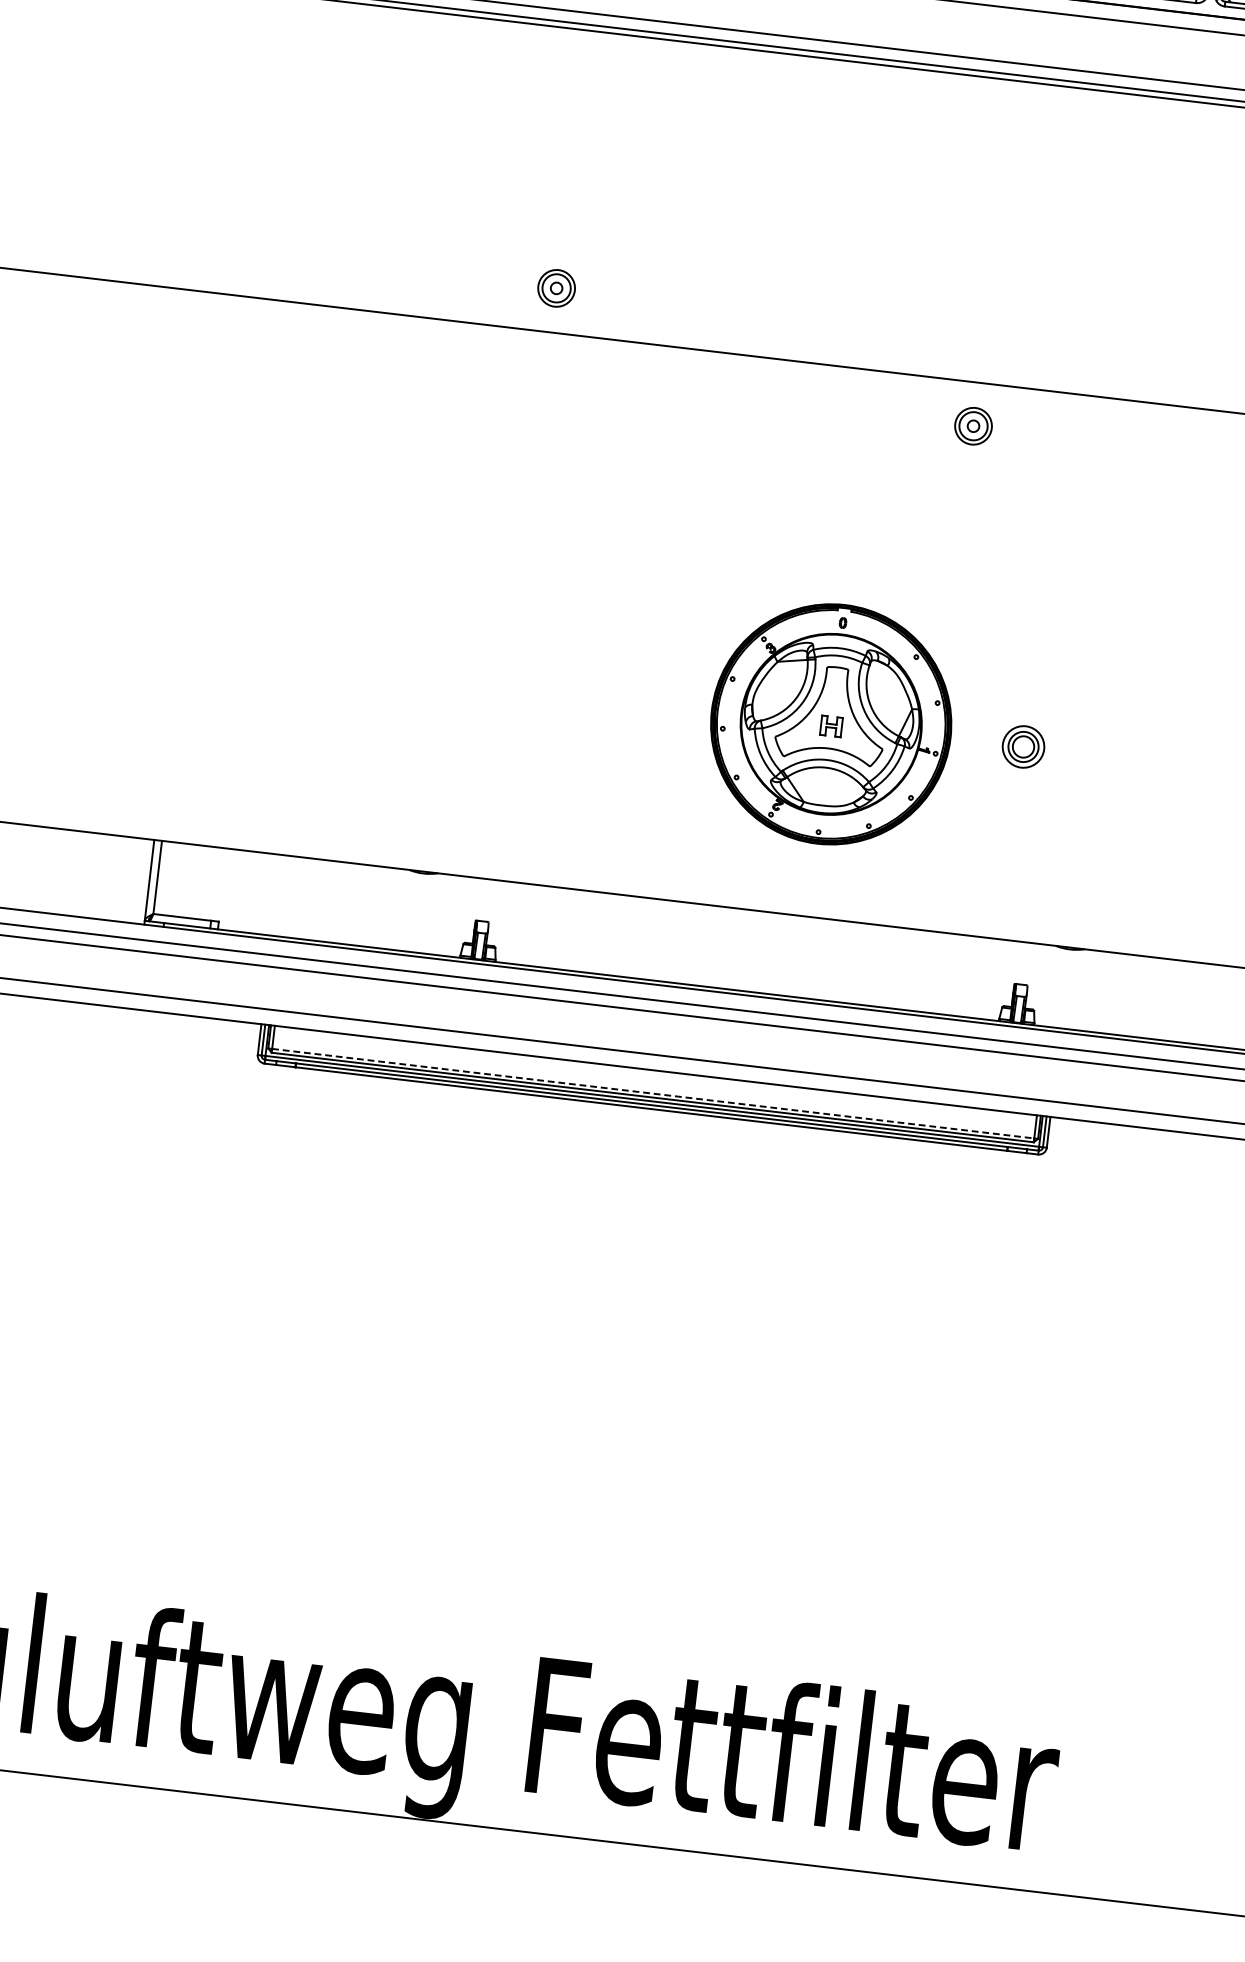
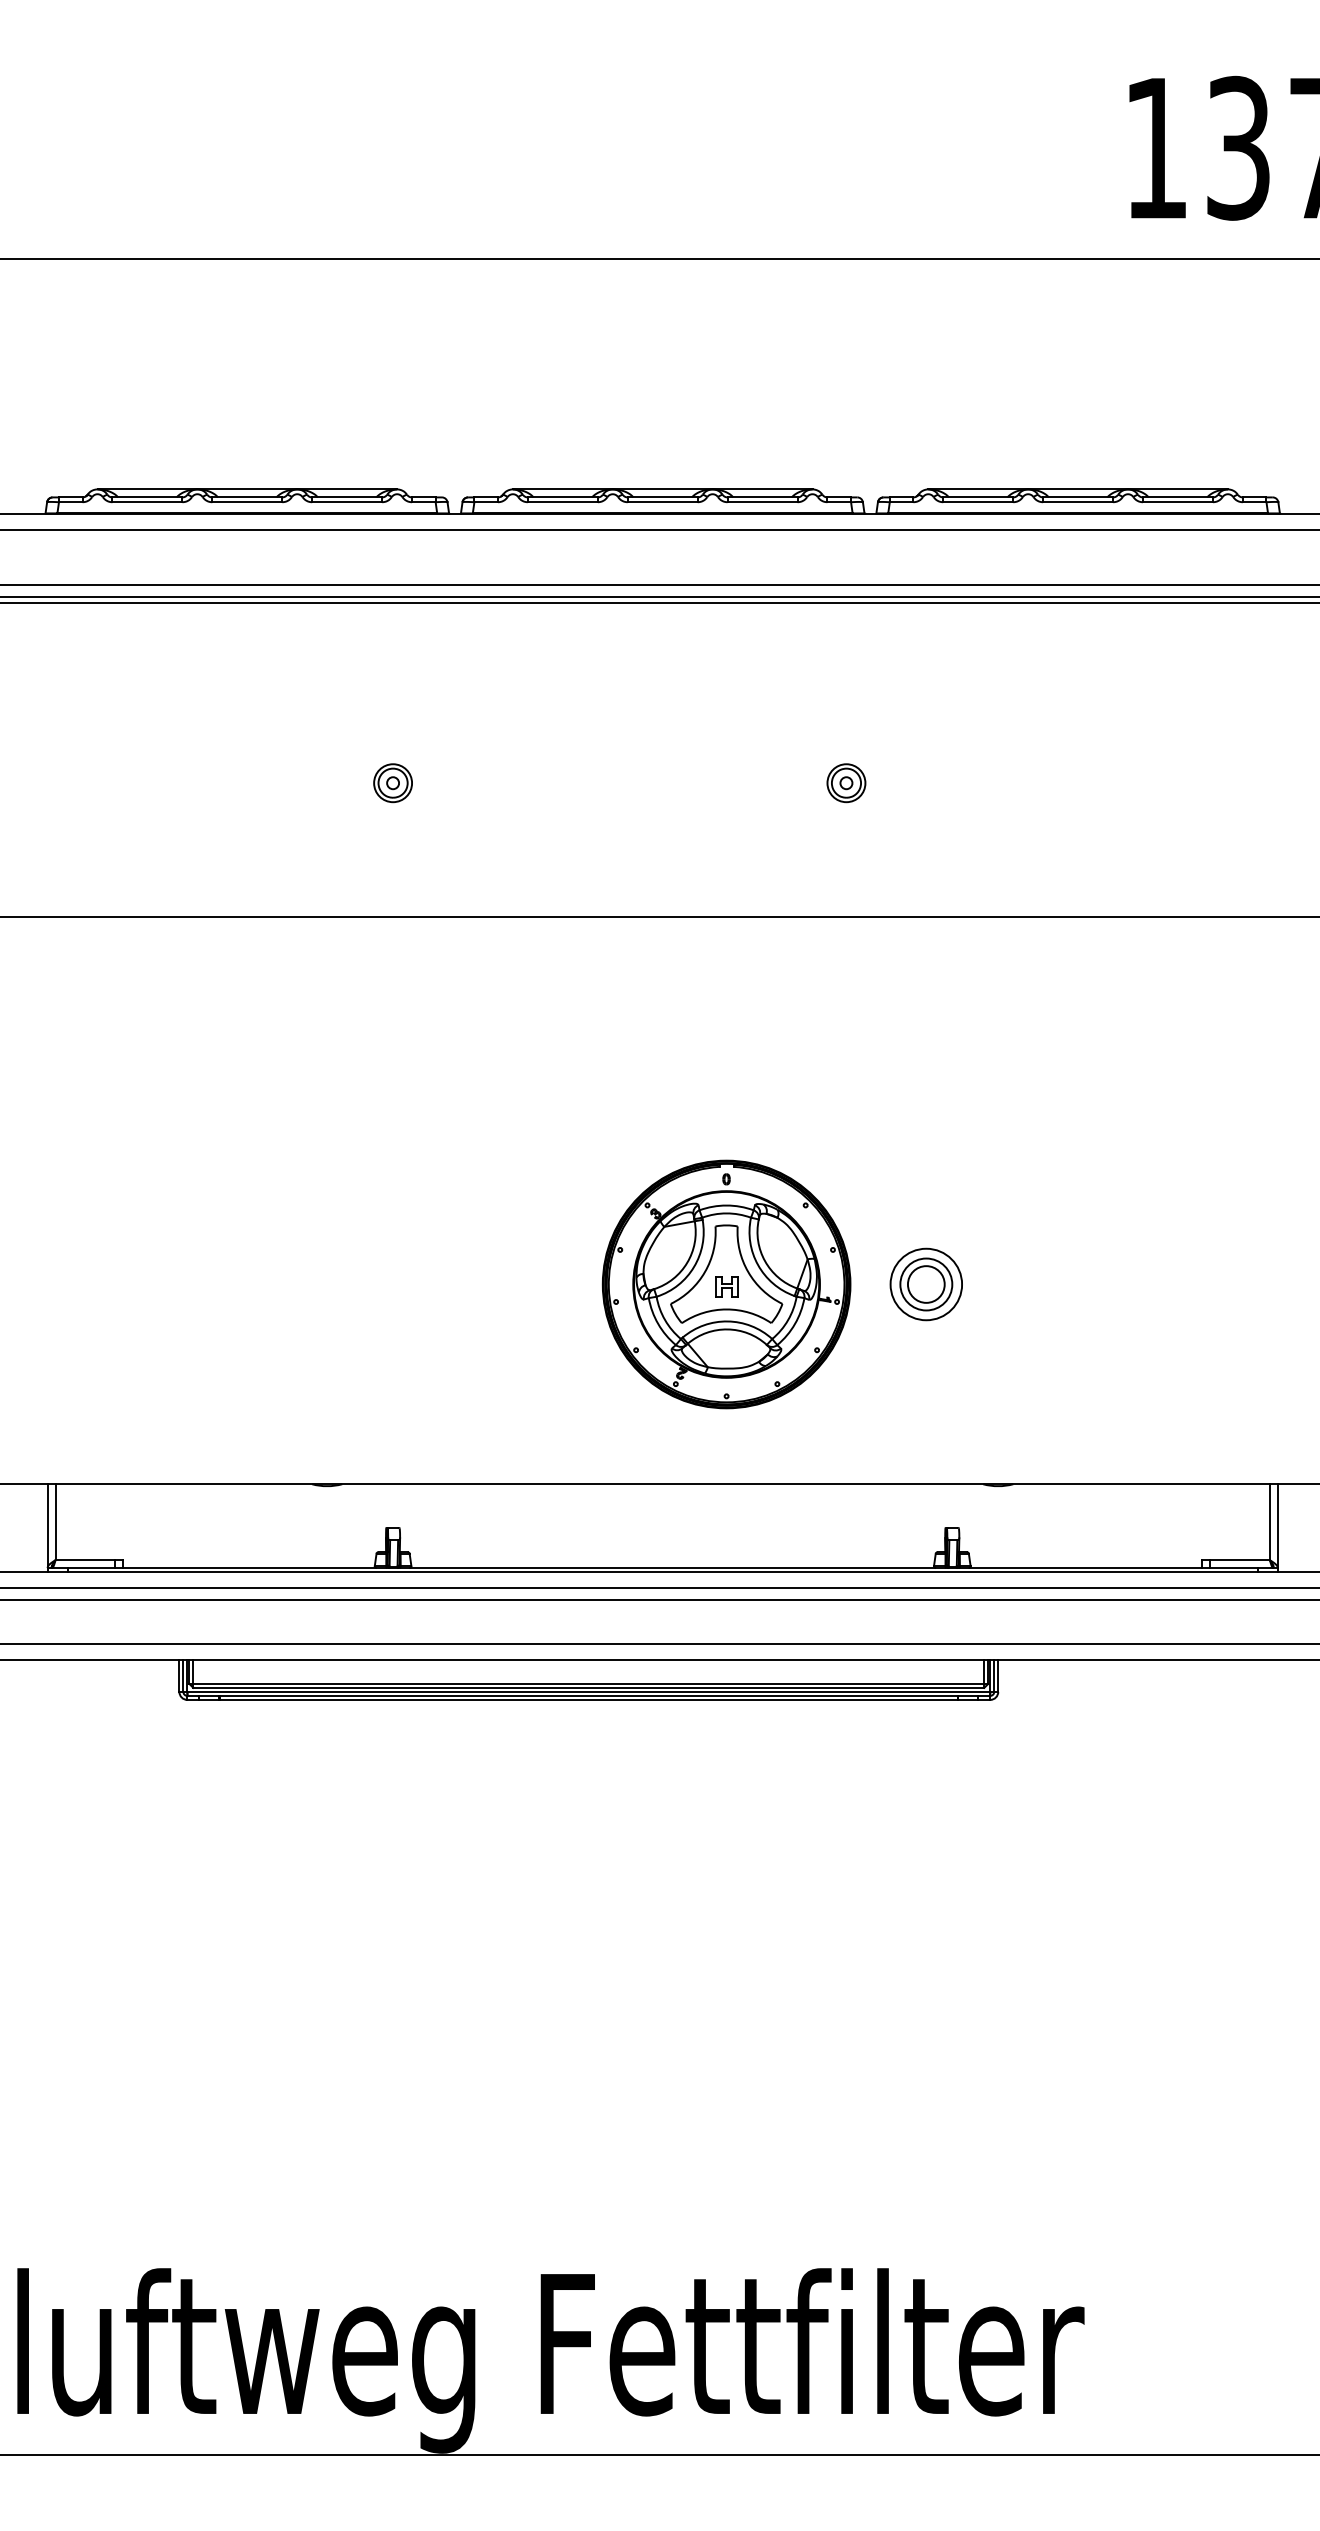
part: (556, 288) -> (392, 783), moved
part: (973, 426) -> (846, 783), moved
part: (1022, 746) -> (925, 1284), size x1.67
line: (653, 1093) -> (589, 1683), dashed -> solid

